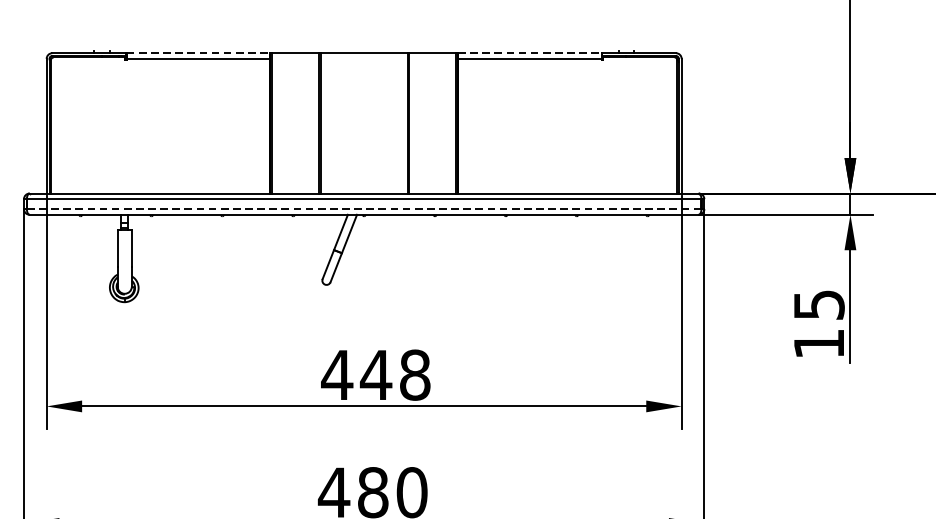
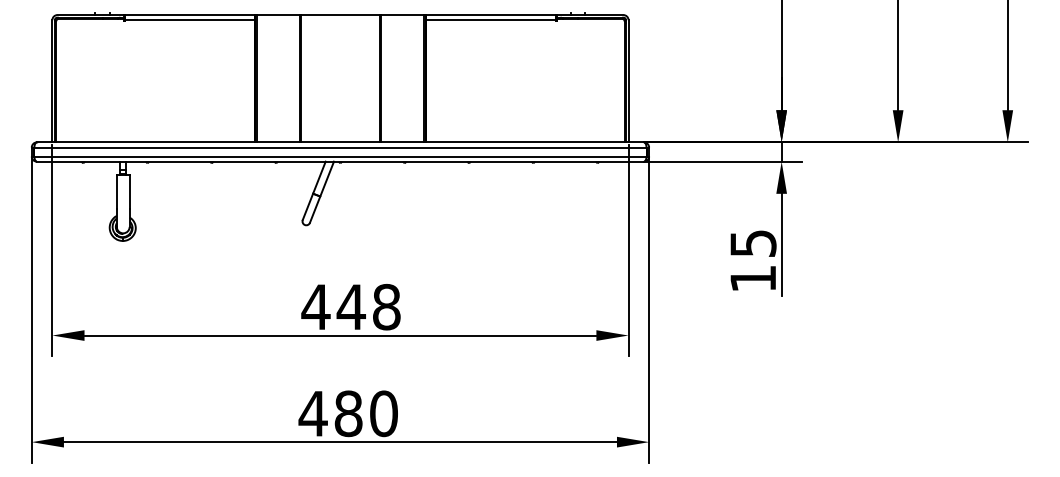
line: (198, 53) -> (190, 15), dashed -> solid
line: (530, 53) -> (491, 15), dashed -> solid
line: (364, 209) -> (340, 156), dashed -> solid

